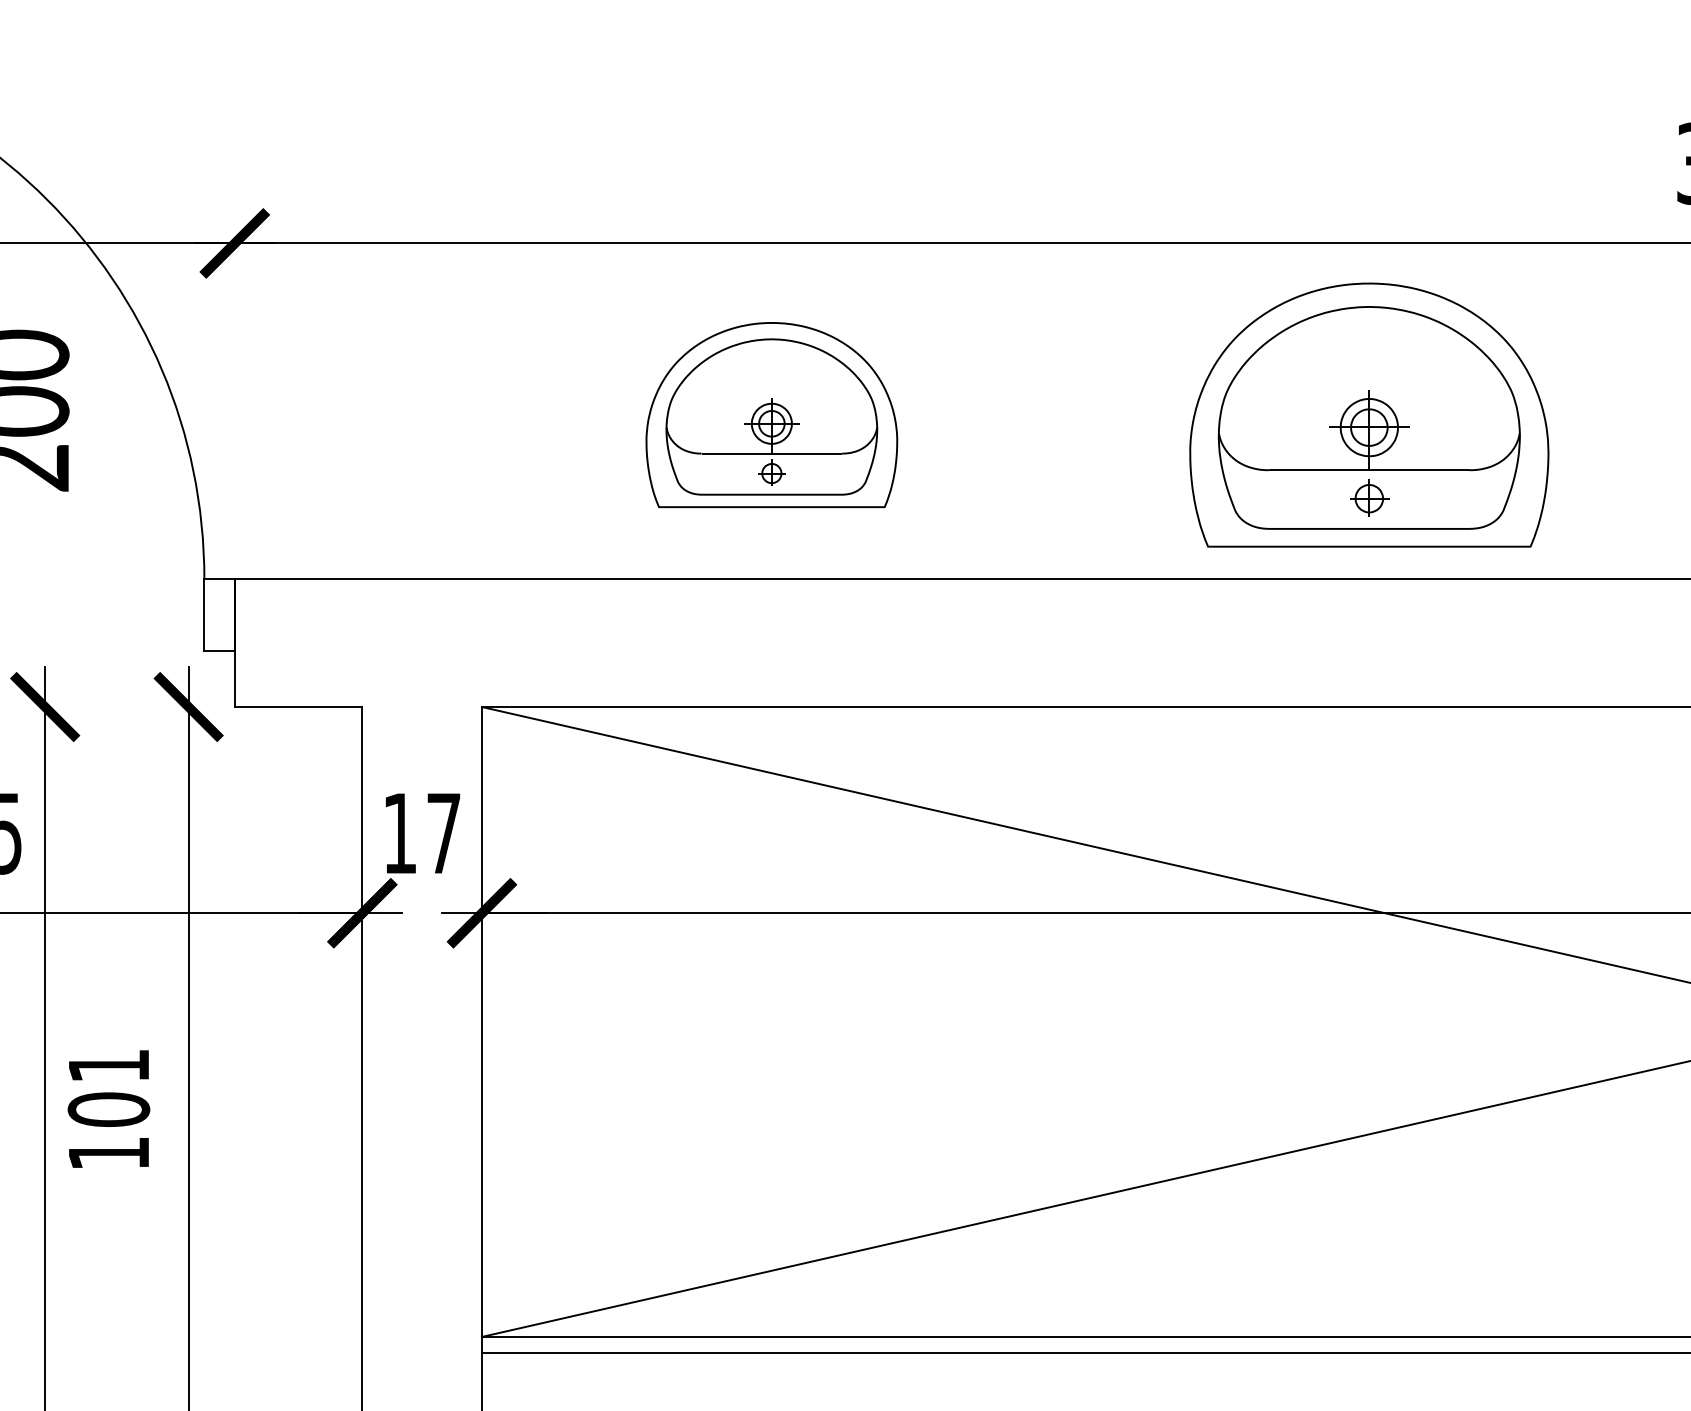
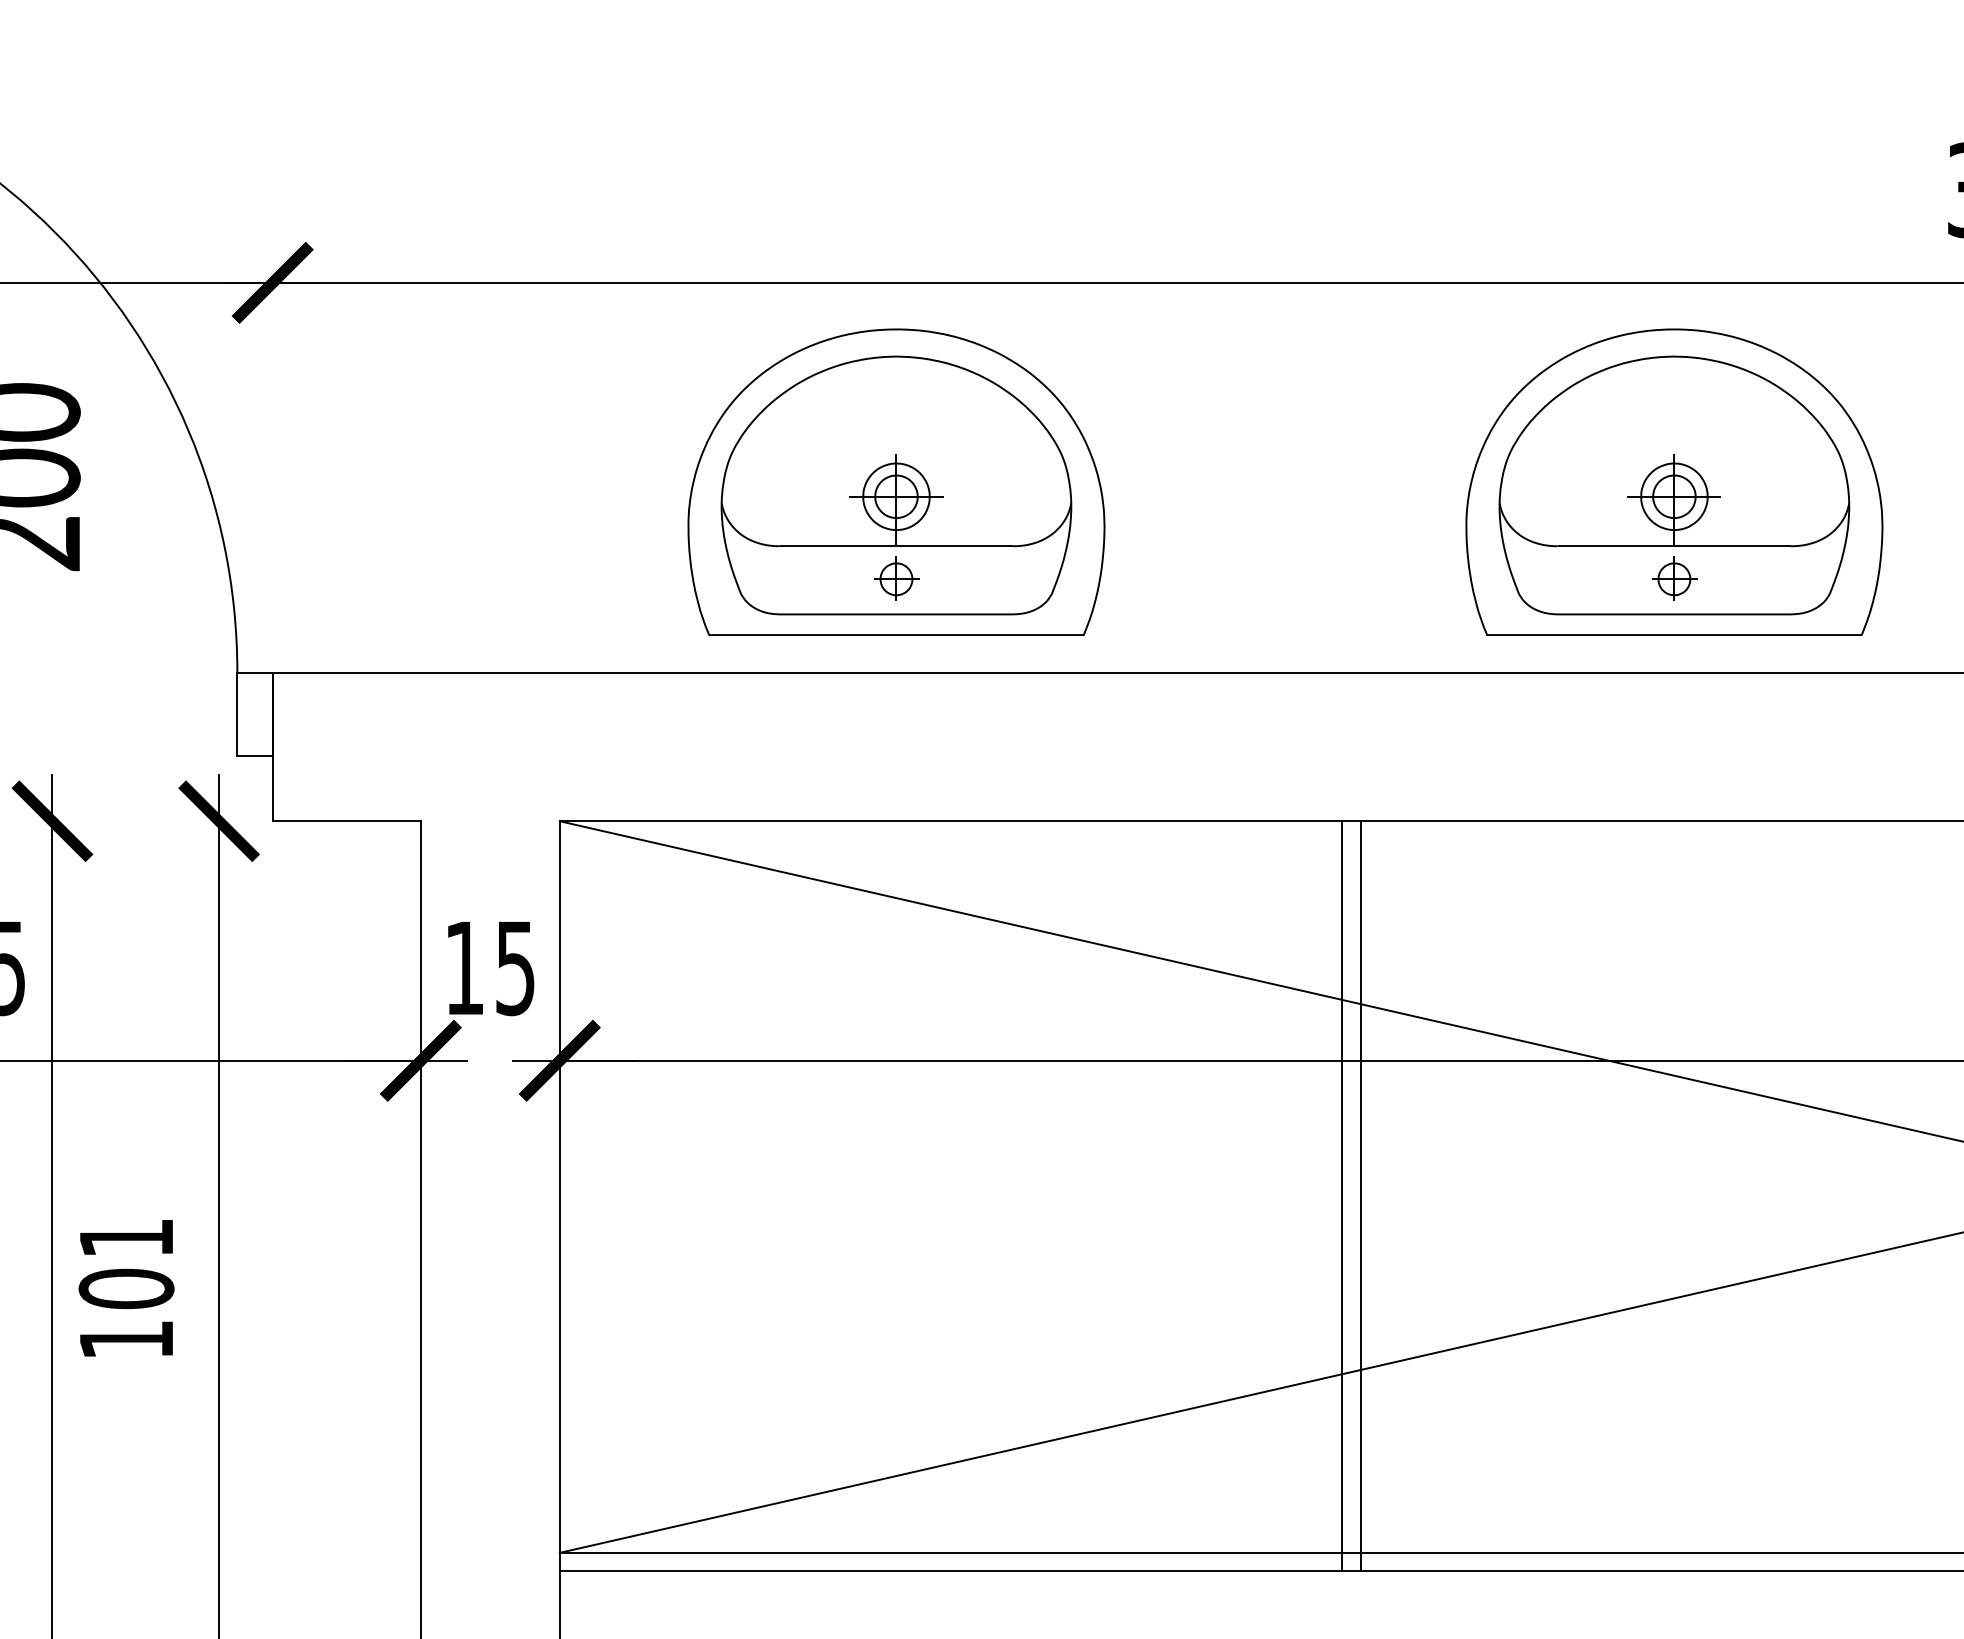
part: (771, 414) -> (896, 481), size x1.43
part: (1369, 414) -> (1674, 481), moved
text: (443, 833) -> (515, 968), 17 -> 15
line: (1155, 1030) -> (1342, 1196), added
line: (1171, 1030) -> (1360, 1196), added

